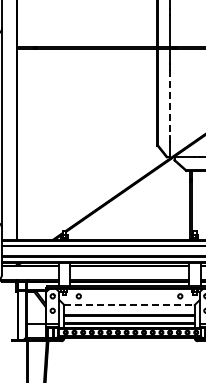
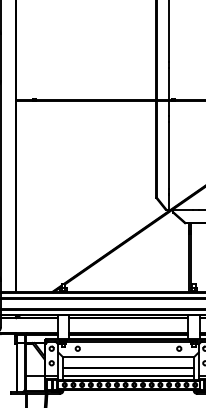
line: (169, 103) -> (168, 155), dashed -> solid
line: (130, 305) -> (129, 357), dashed -> solid

